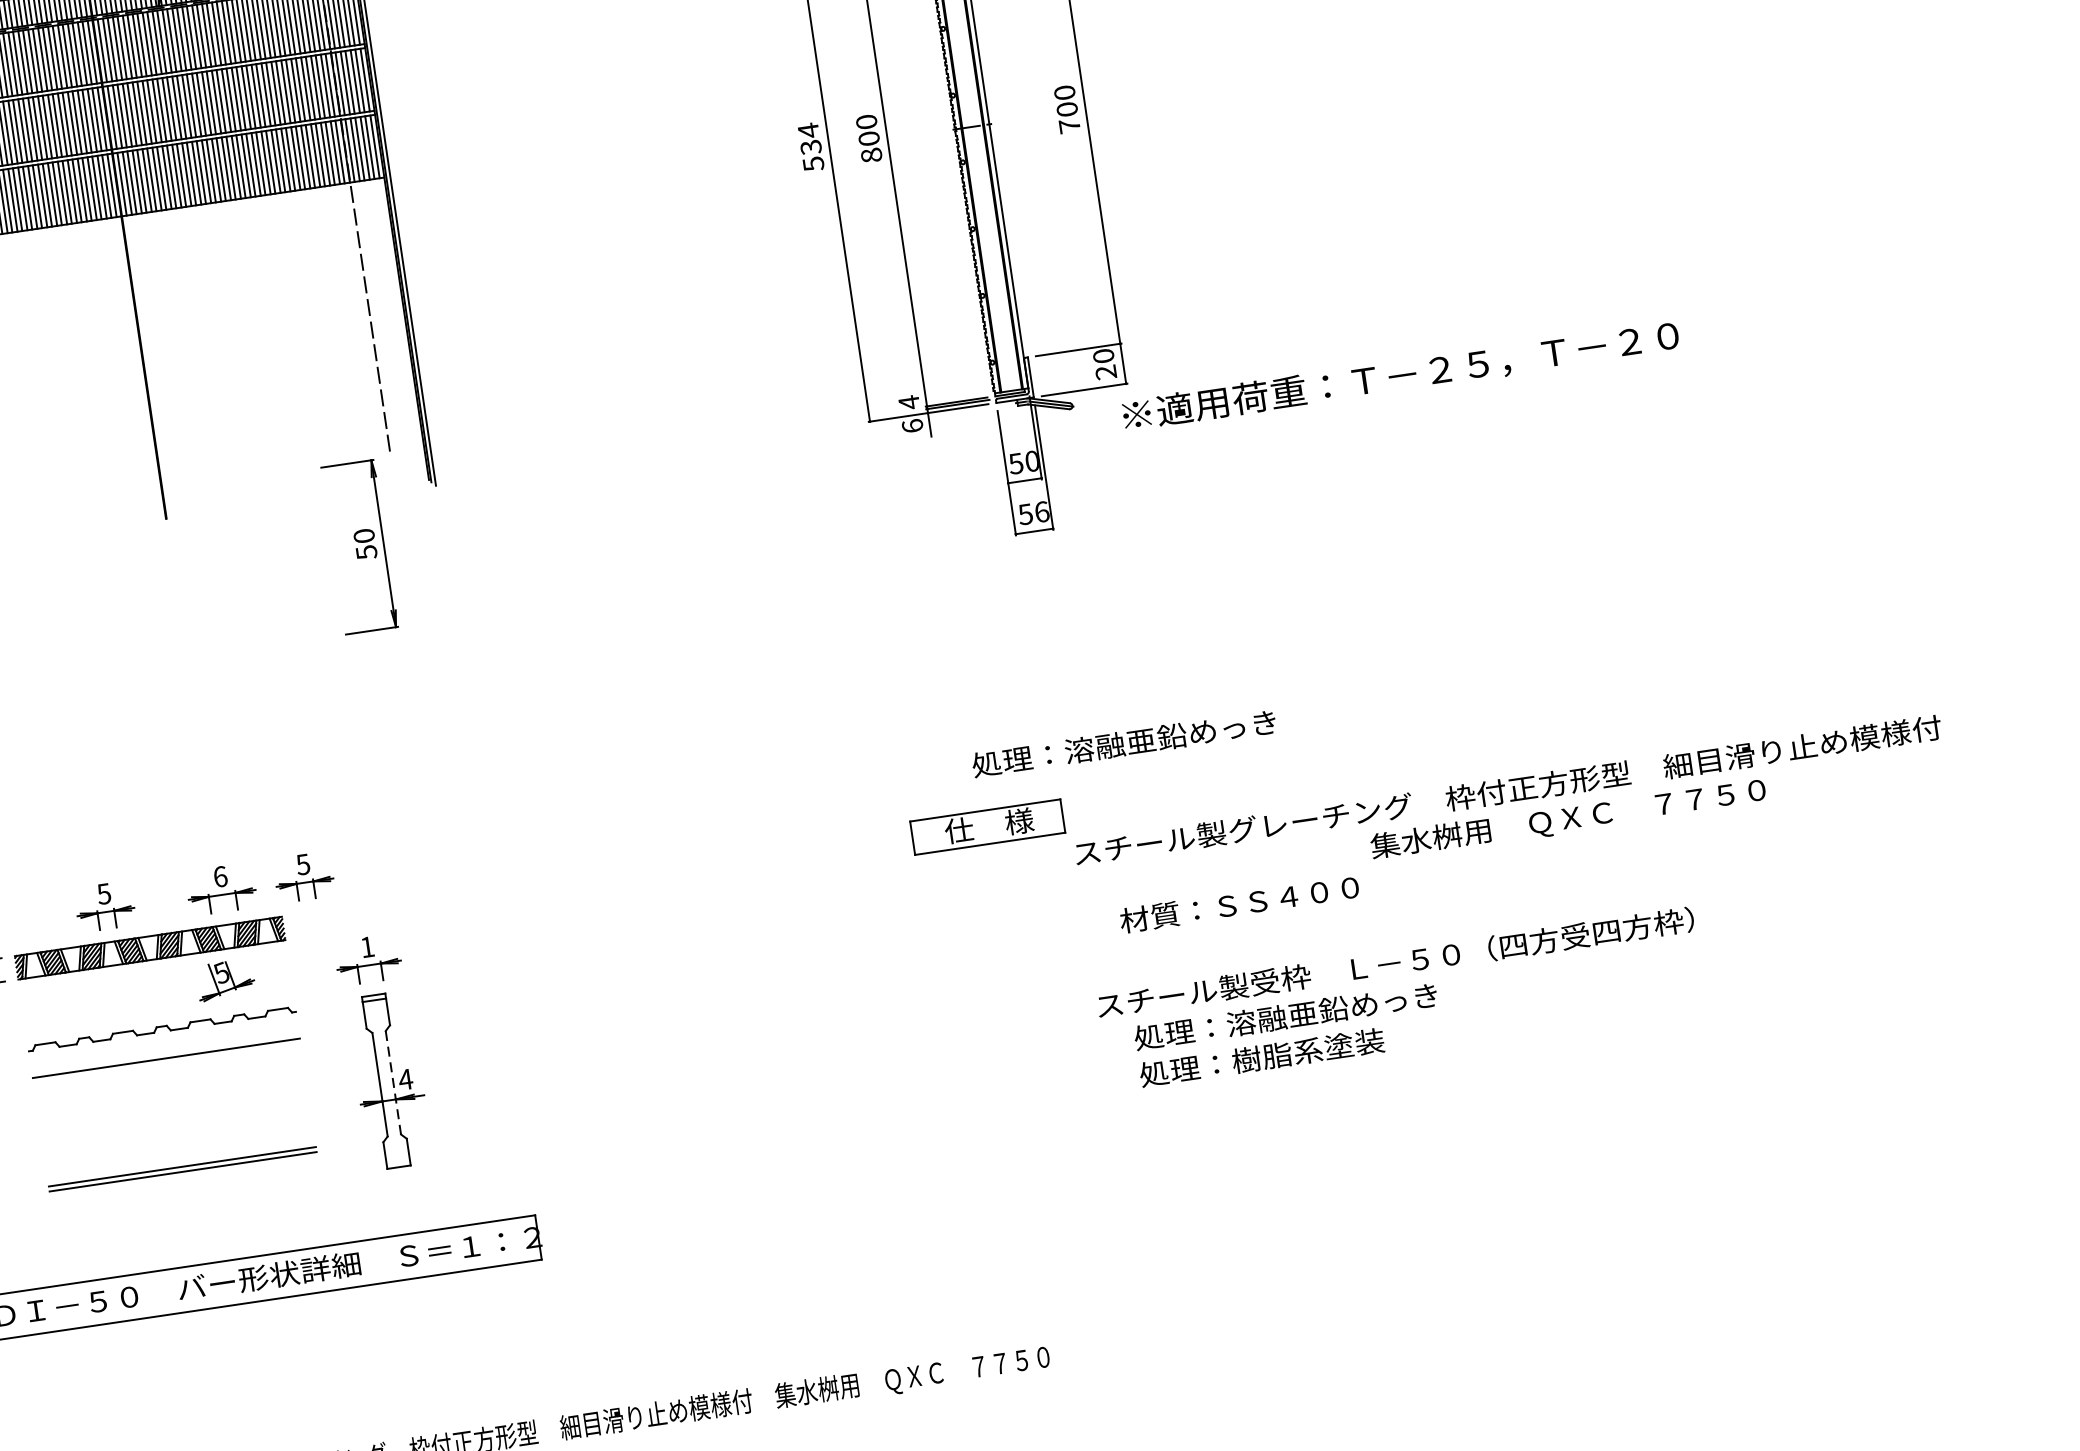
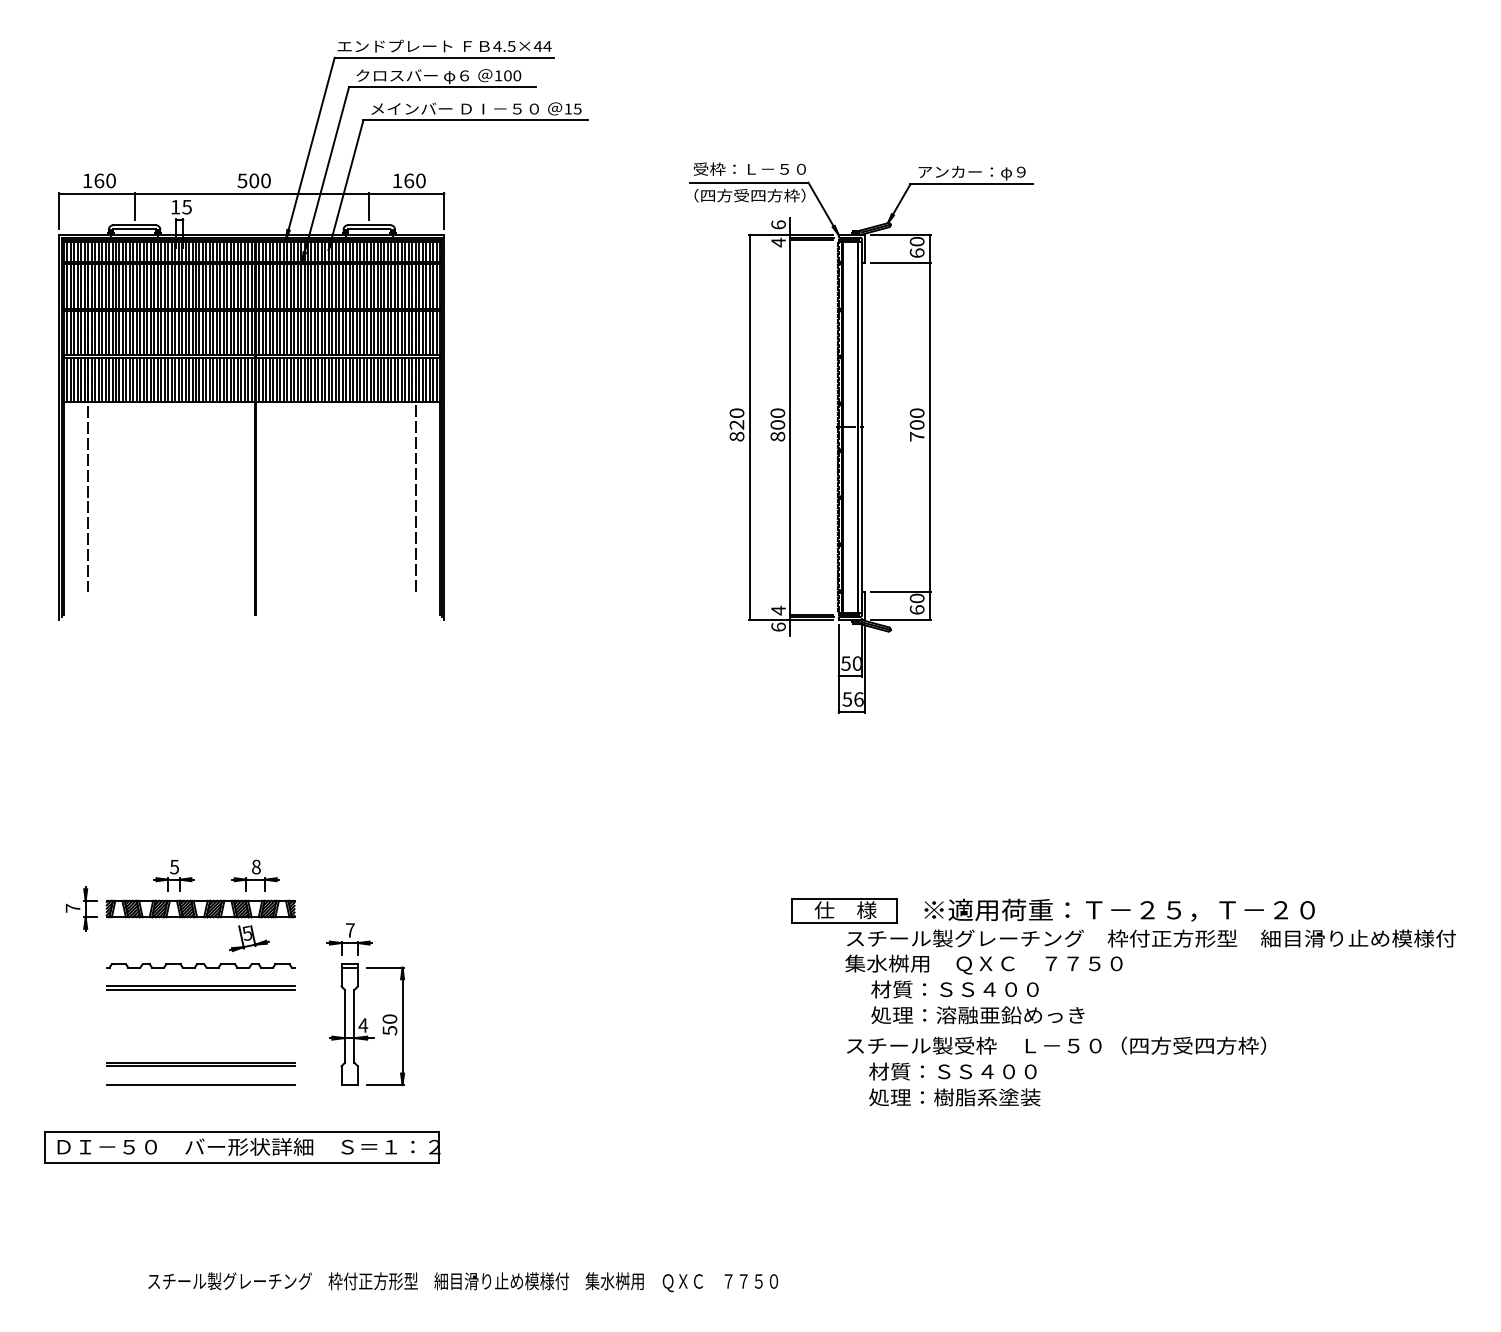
text: (810, 146) -> (736, 424), 534 -> 820
text: (1105, 371) -> (916, 609), 20 -> 60
text: (1400, 374) -> (1119, 909), moved
part: (359, 546) -> (385, 1025), moved
text: (1123, 744) -> (977, 1015), moved
text: (1567, 819) -> (983, 964), moved
part: (987, 826) -> (844, 910), moved
text: (220, 875) -> (256, 866), 6 -> 8
part: (303, 876) -> (313, 875), removed
text: (367, 947) -> (350, 930), 1 -> 7
text: (1285, 1016) -> (975, 1071), 処理：溶融亜鉛めっき -> 材質：ＳＳ４００
line: (166, 1064) -> (200, 990), added
line: (393, 1082) -> (354, 1026), dashed -> solid
line: (186, 1199) -> (200, 1085), added

